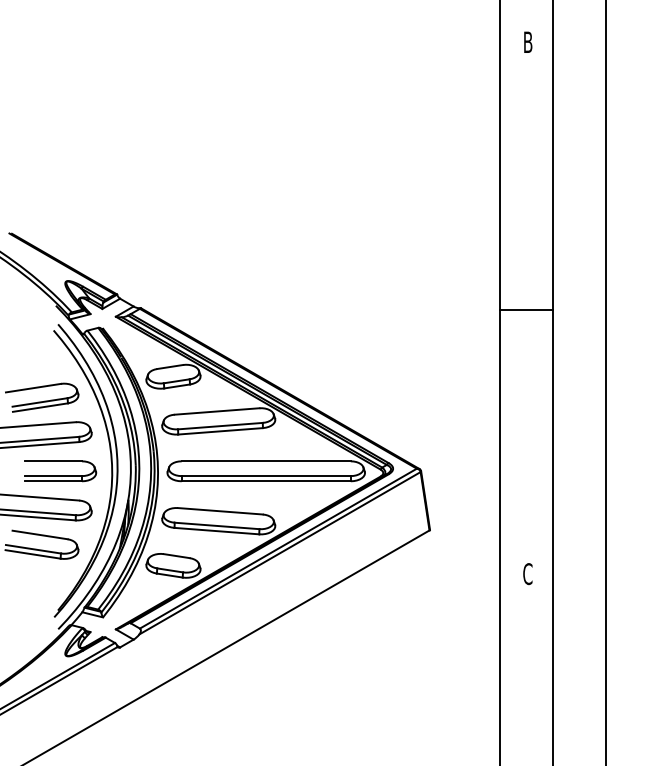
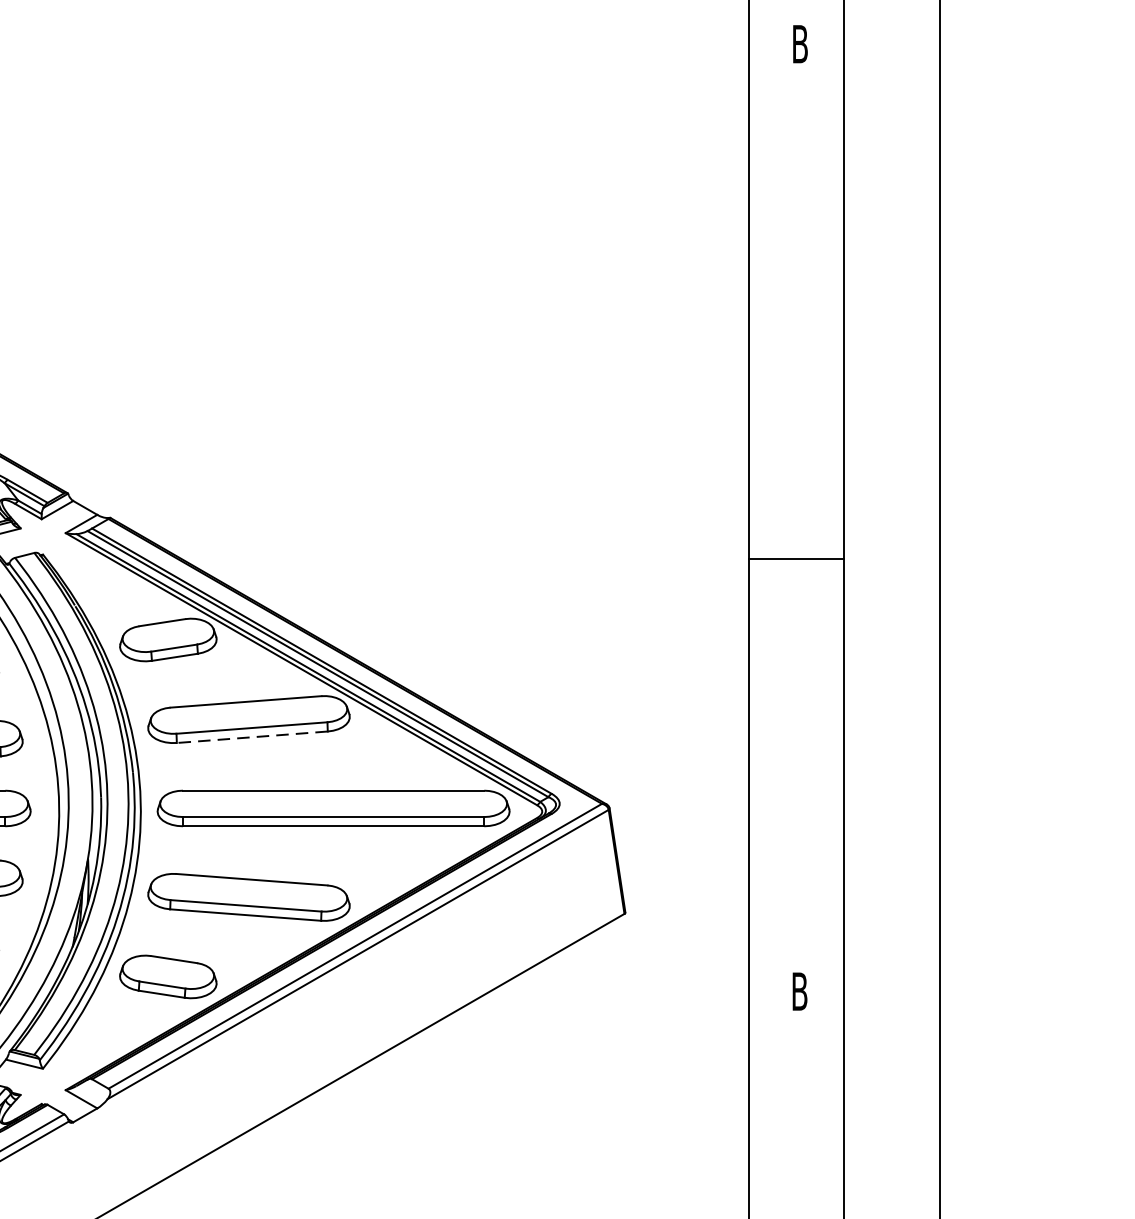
line: (525, 309) -> (795, 559), moved
line: (220, 431) -> (252, 737), solid -> dashed
text: (527, 574) -> (799, 992), C -> B

